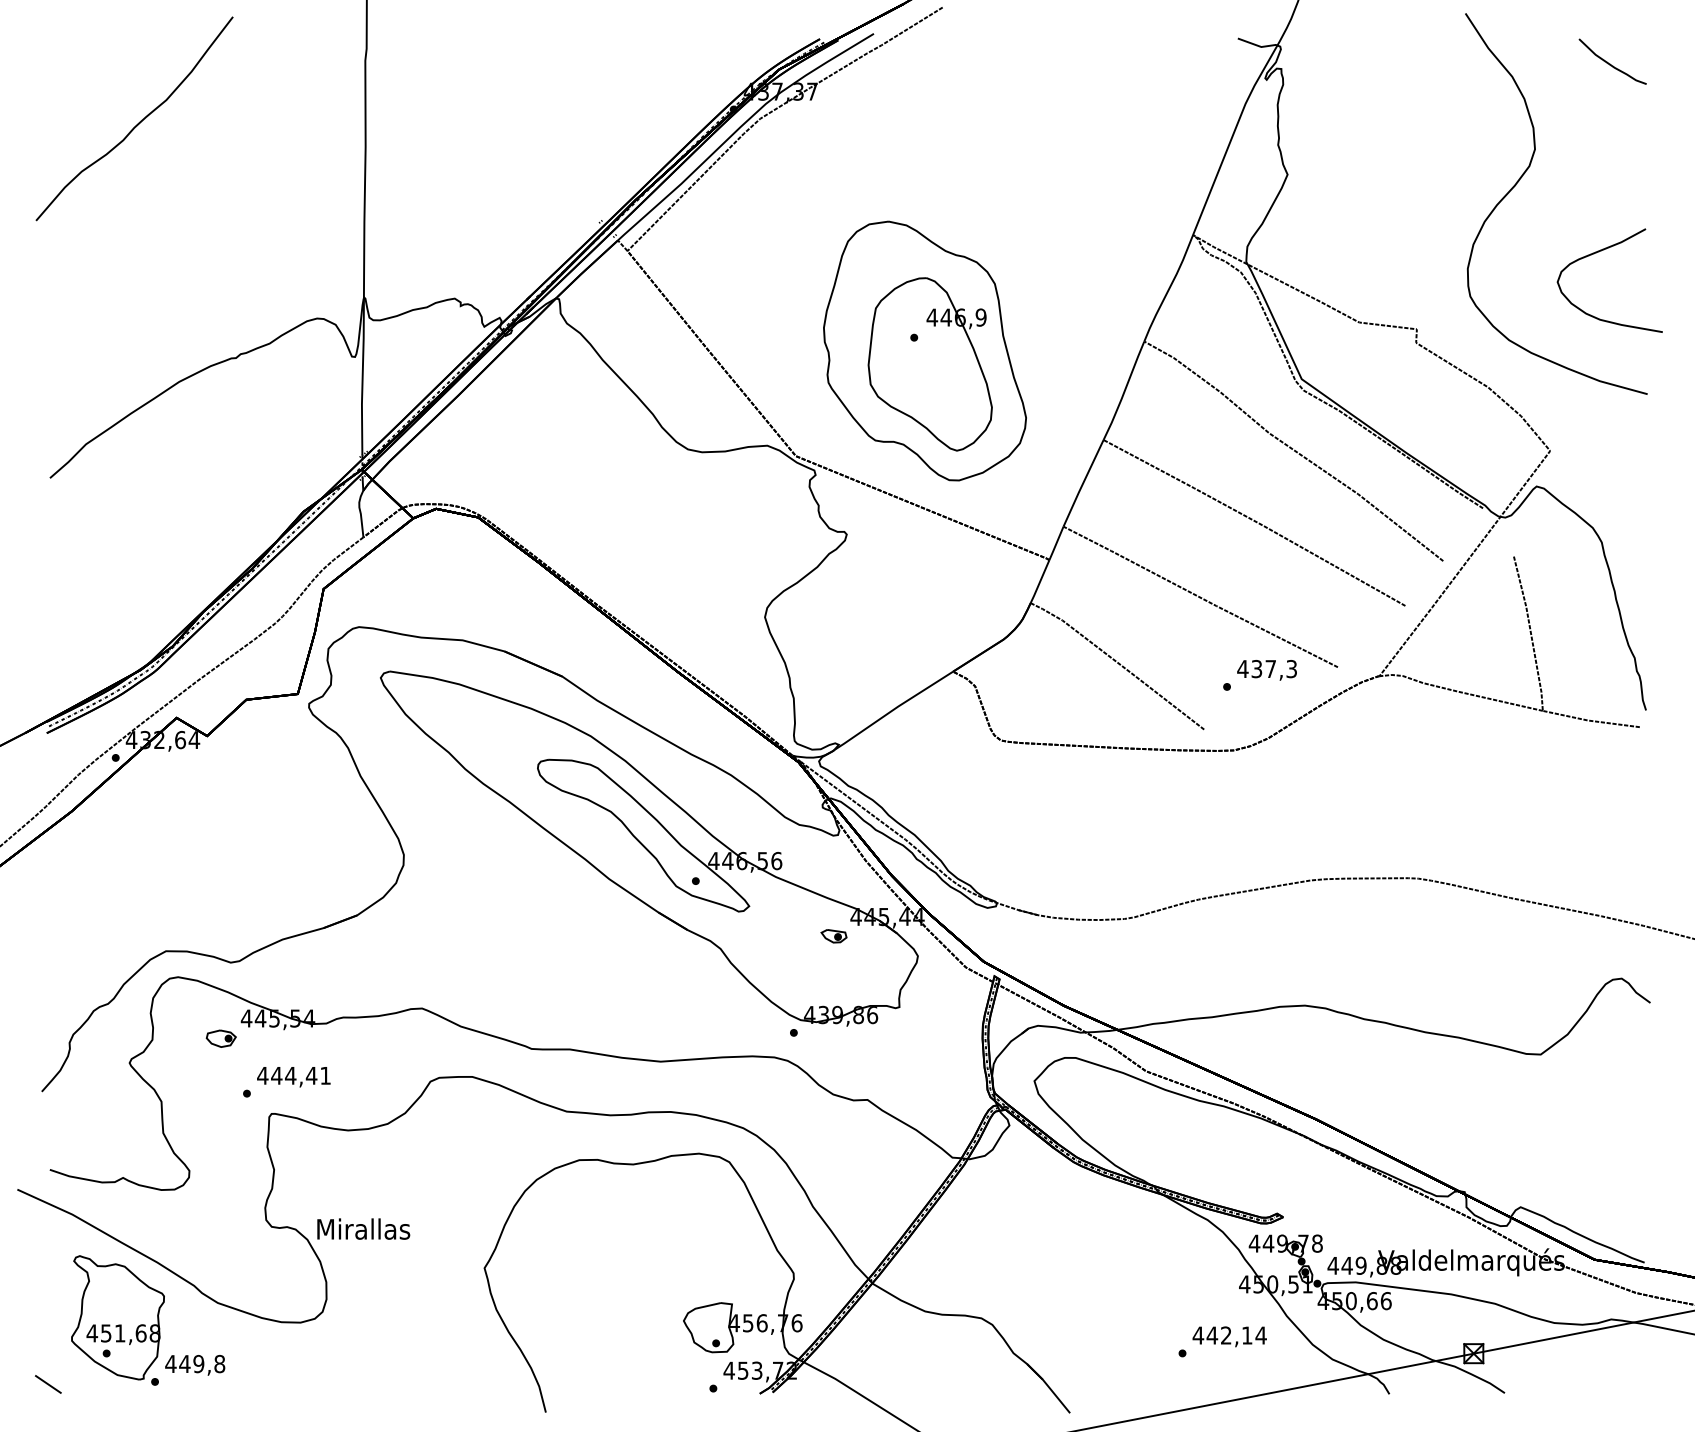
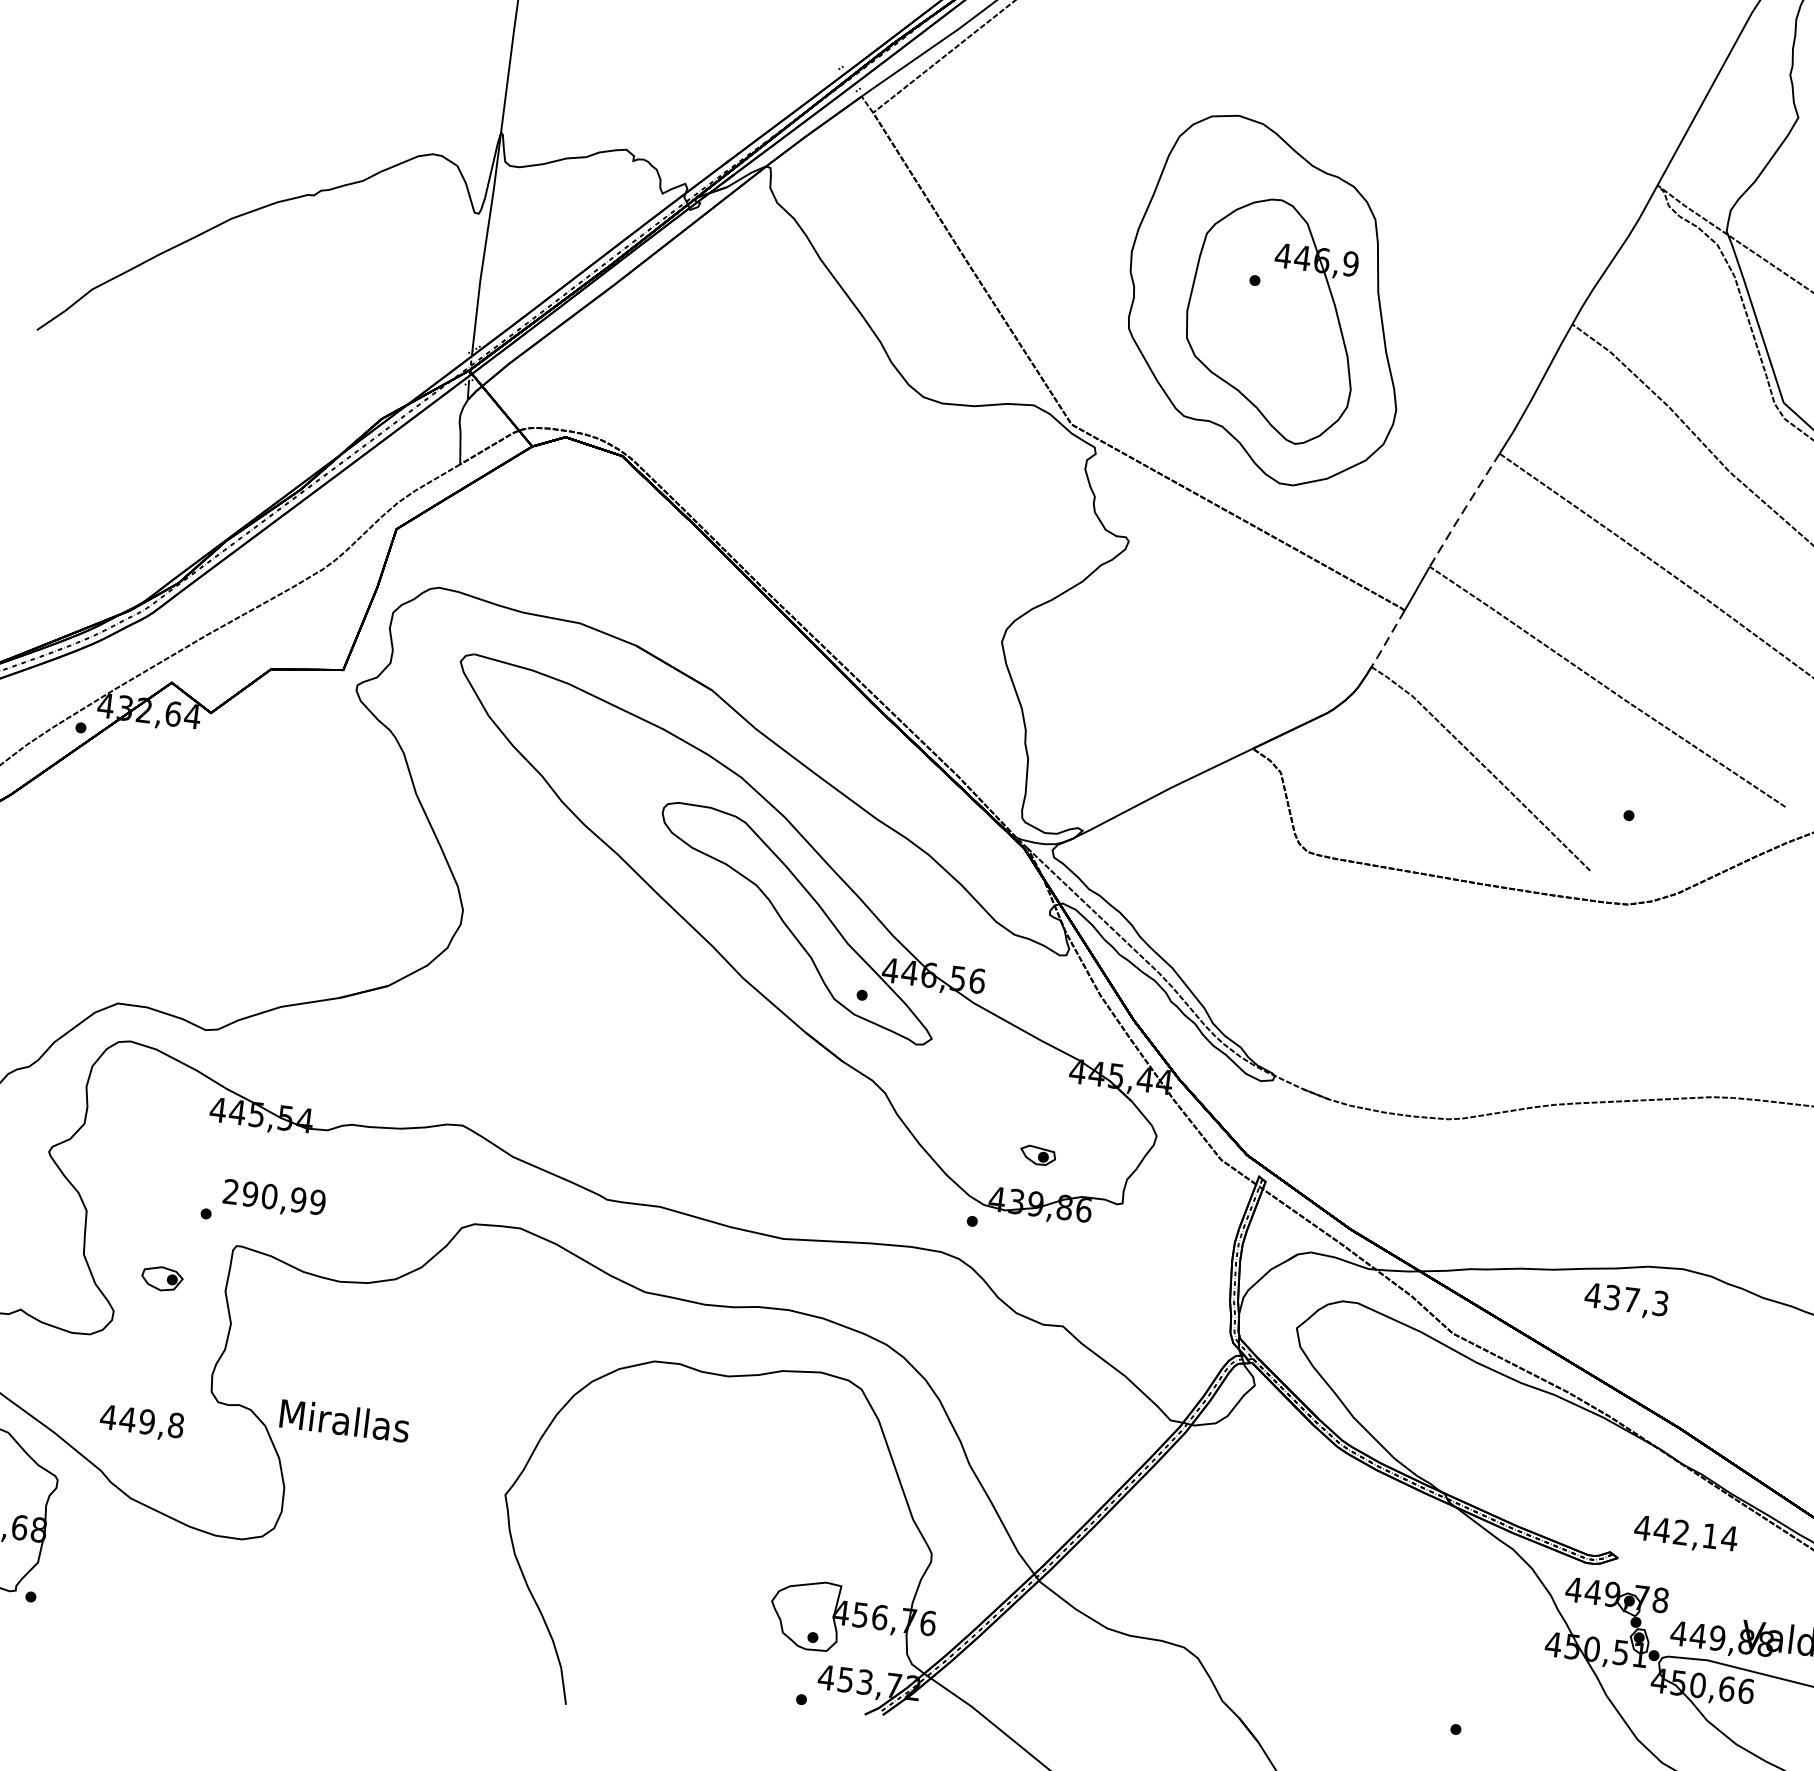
line: (1082, 484) -> (1463, 511), solid -> dashed
line: (1039, 582) -> (1387, 639), solid -> dashed
text: (1266, 670) -> (1625, 1301), moved
part: (833, 936) -> (1037, 1155), moved
part: (220, 1038) -> (161, 1278), moved
text: (294, 1075) -> (274, 1196), 444,41 -> 290,99
text: (1229, 1336) -> (1685, 1534), moved
text: (195, 1365) -> (142, 1423), moved

